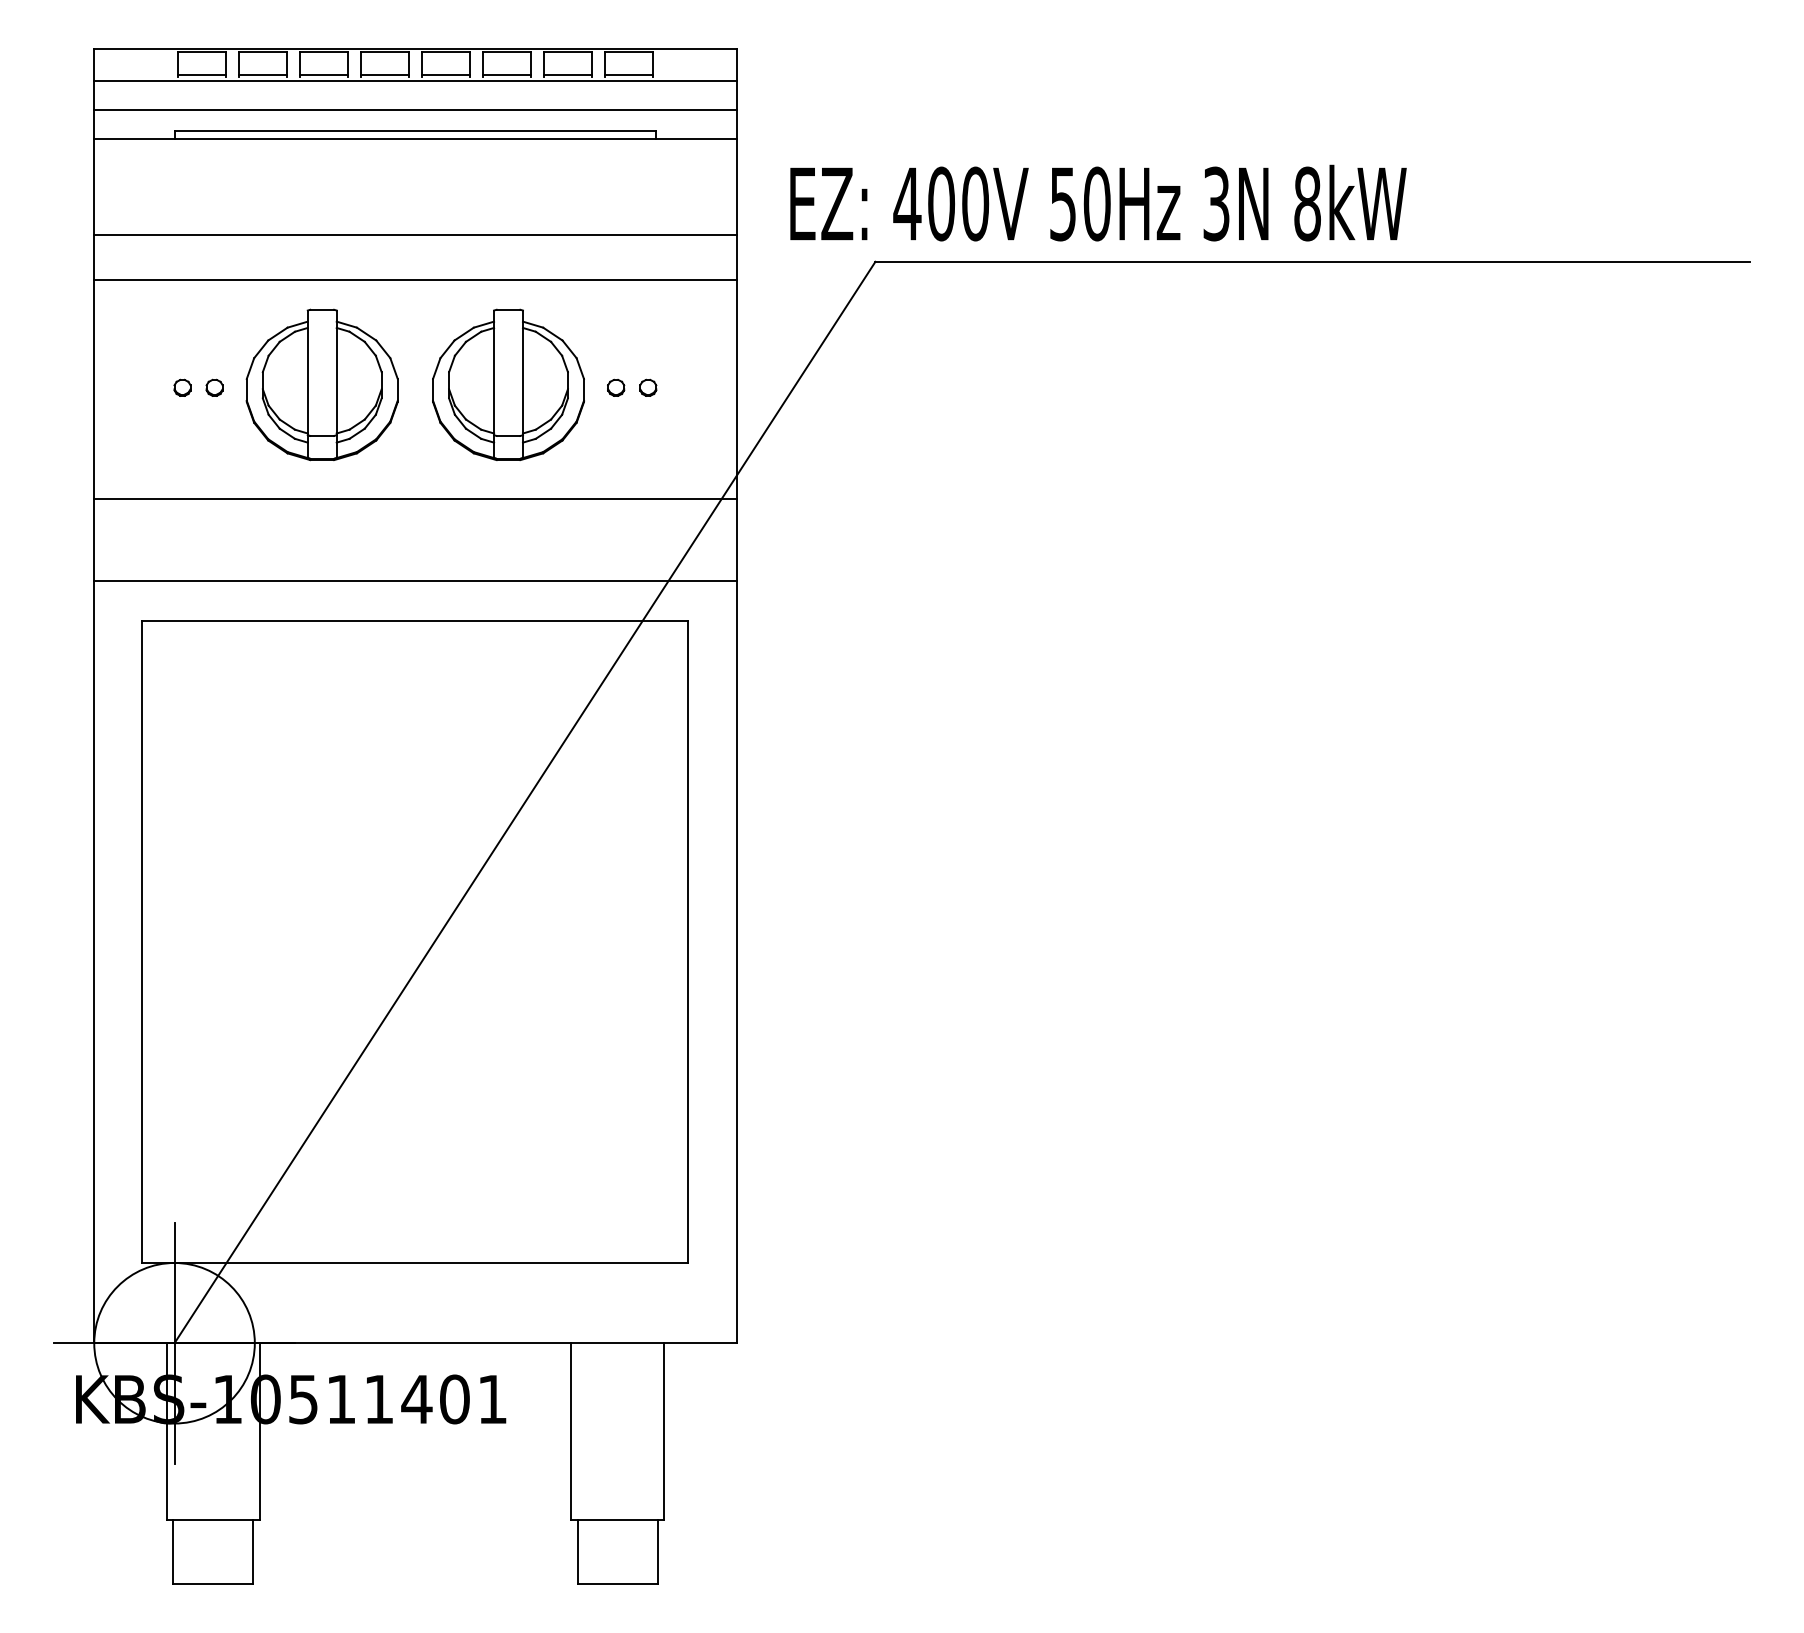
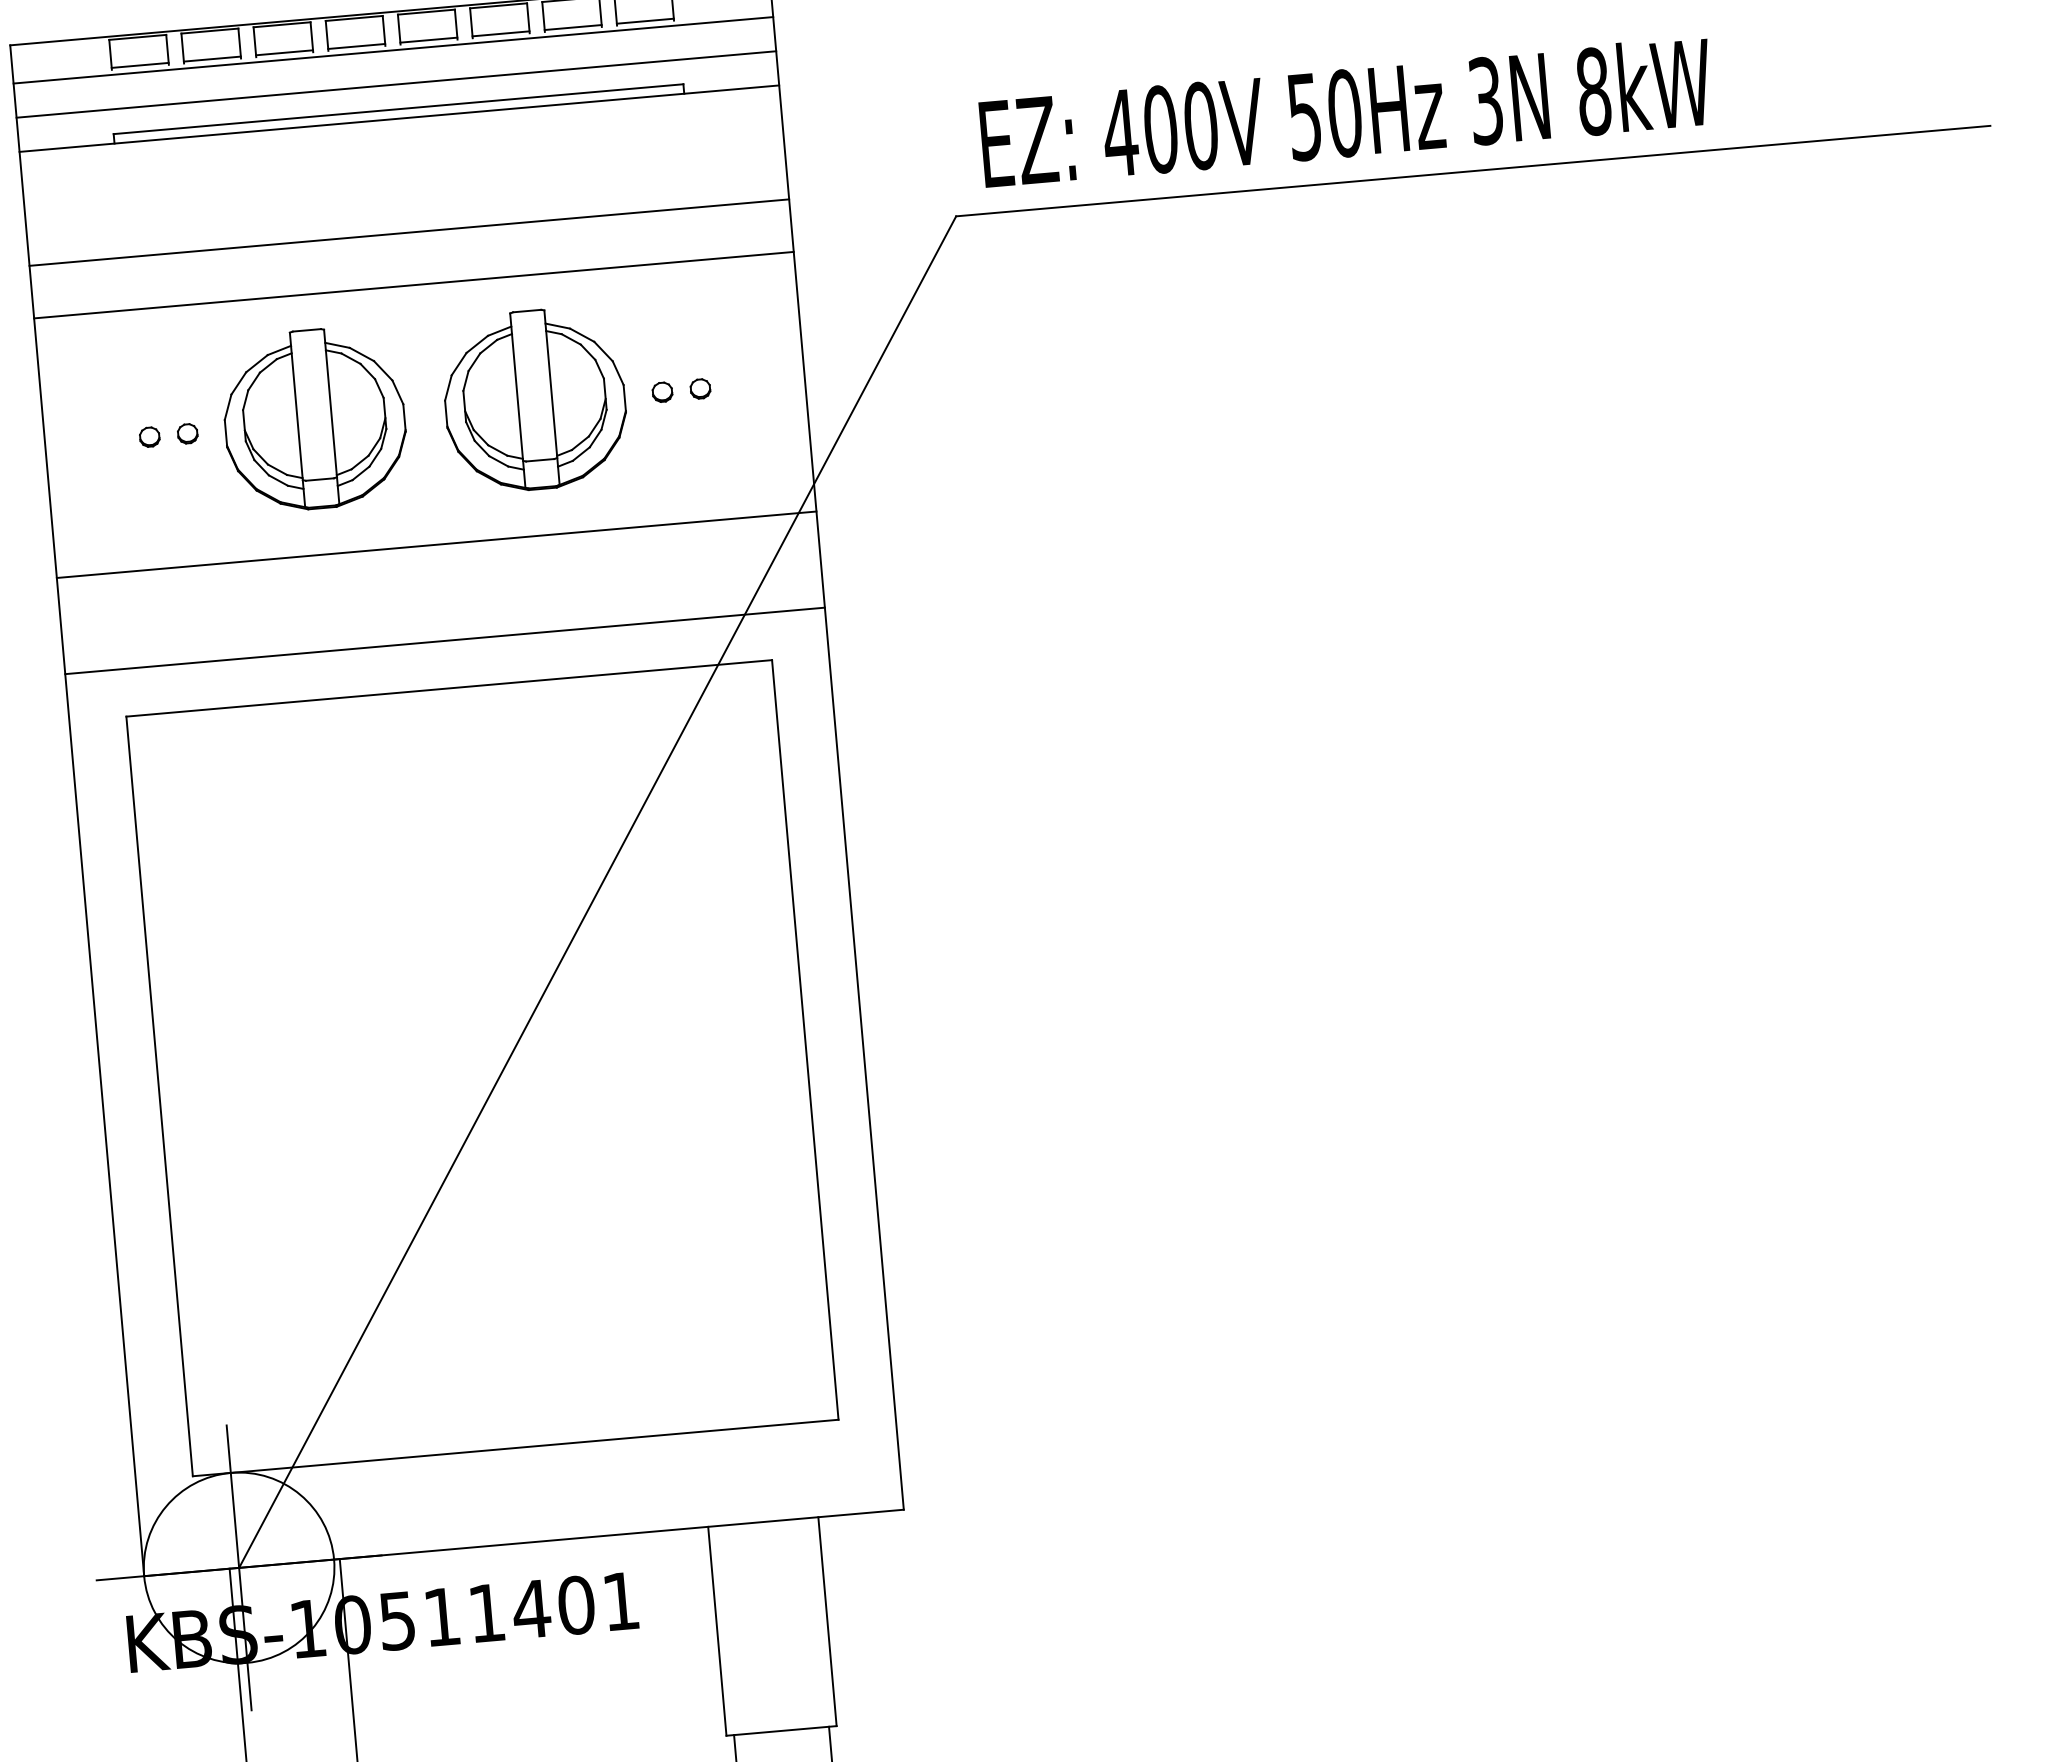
text: (1098, 202) -> (1346, 111), moved

